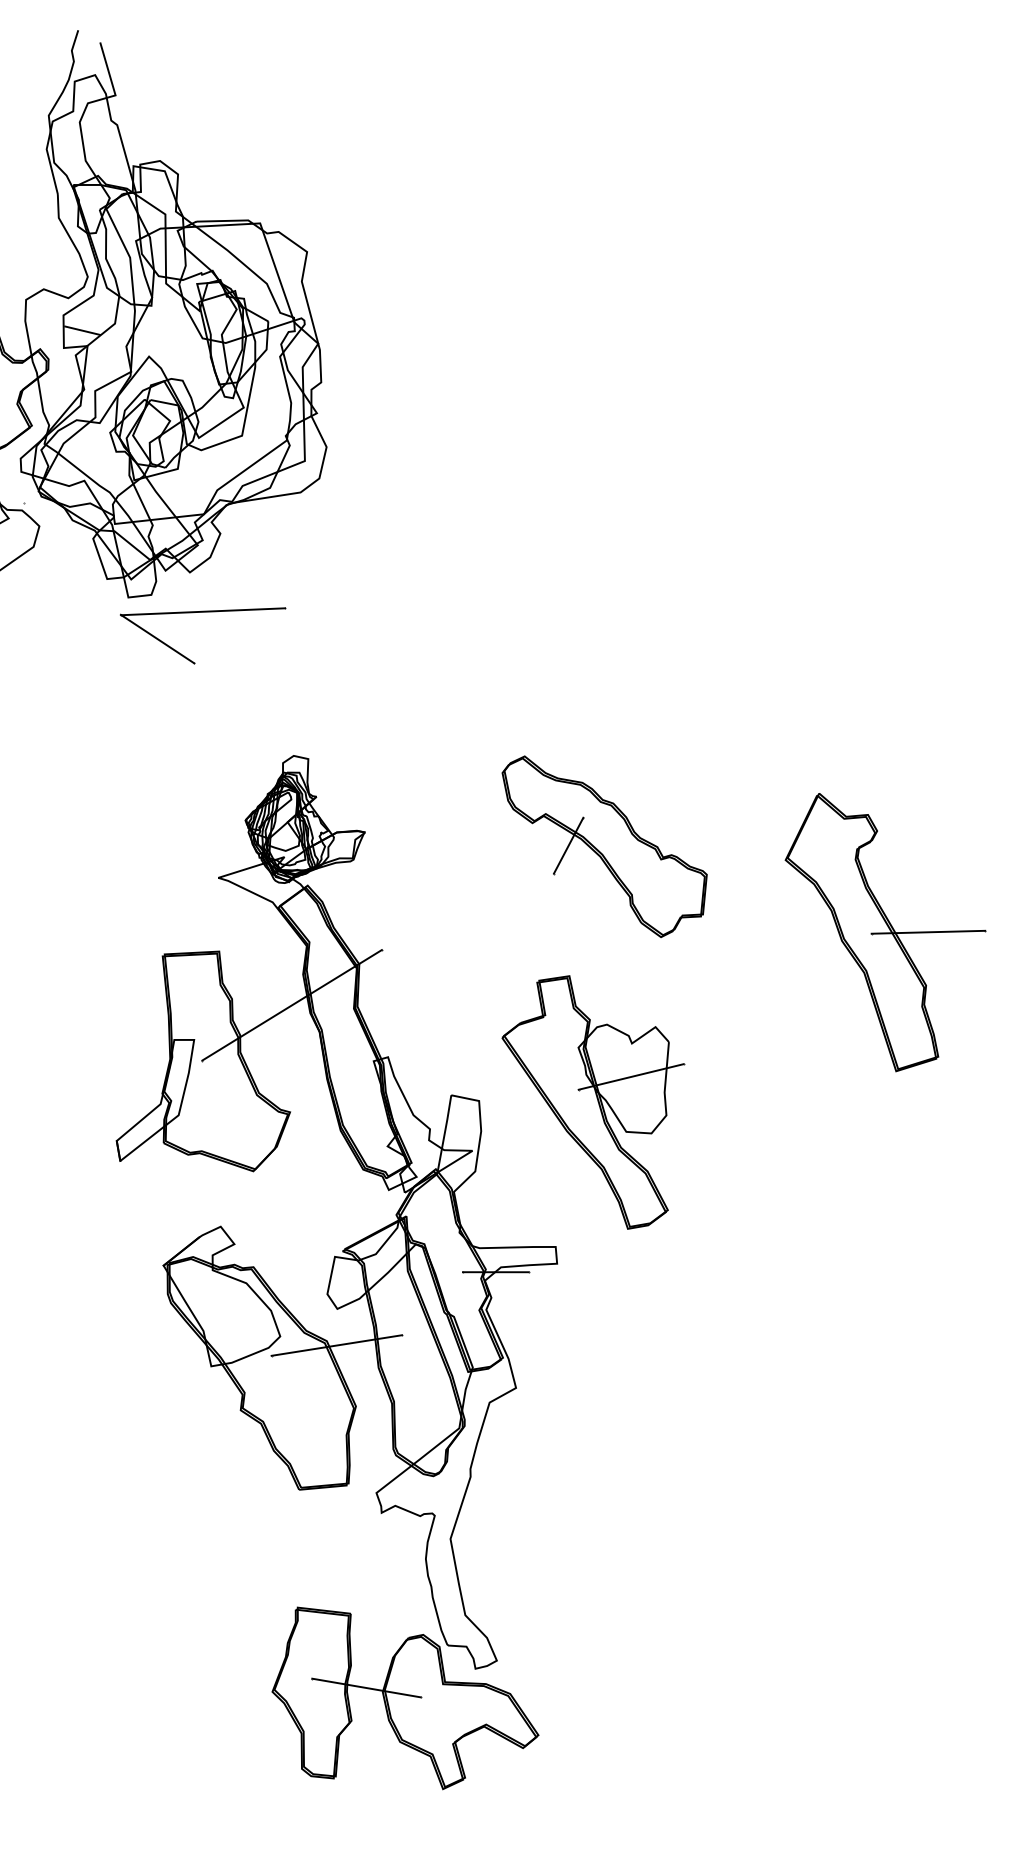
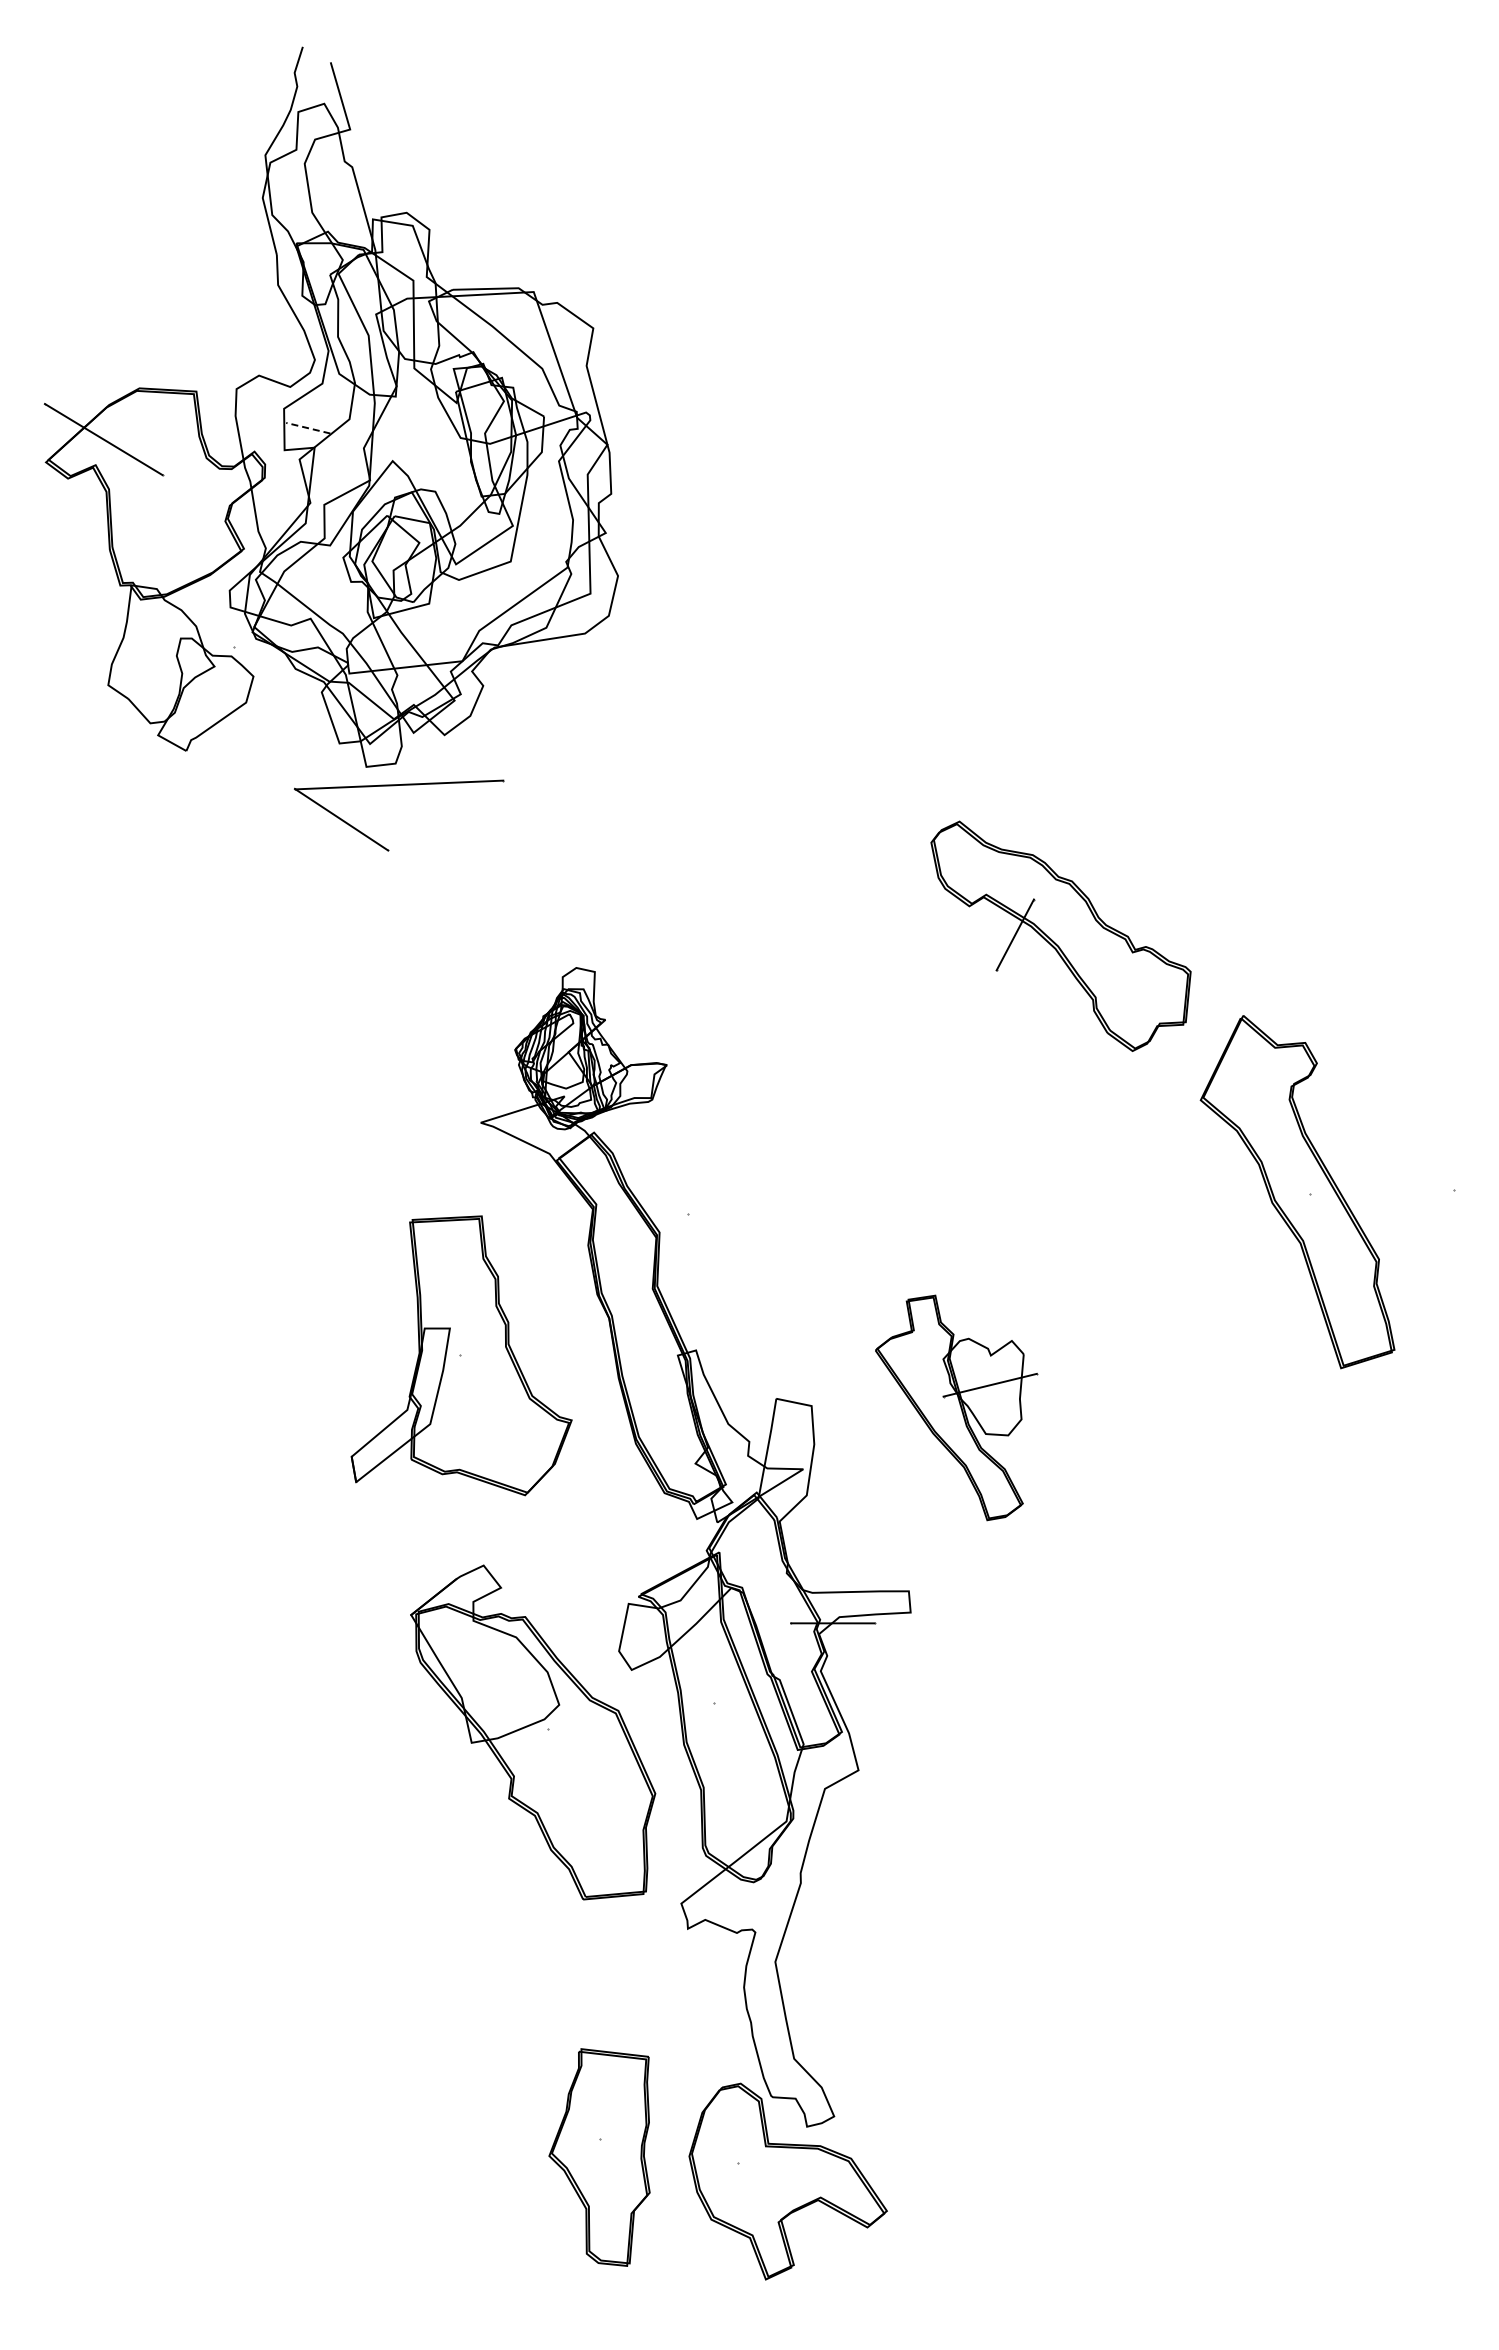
line: (82, 330) -> (308, 428), solid -> dashed
part: (200, 612) -> (395, 786), moved
part: (604, 846) -> (1060, 935), moved
line: (928, 932) -> (1381, 1191), removed
line: (292, 1005) -> (574, 1284), removed
part: (593, 1102) -> (956, 1407), size x0.7
line: (336, 1345) -> (630, 1716), removed
line: (366, 1687) -> (668, 2150), removed

